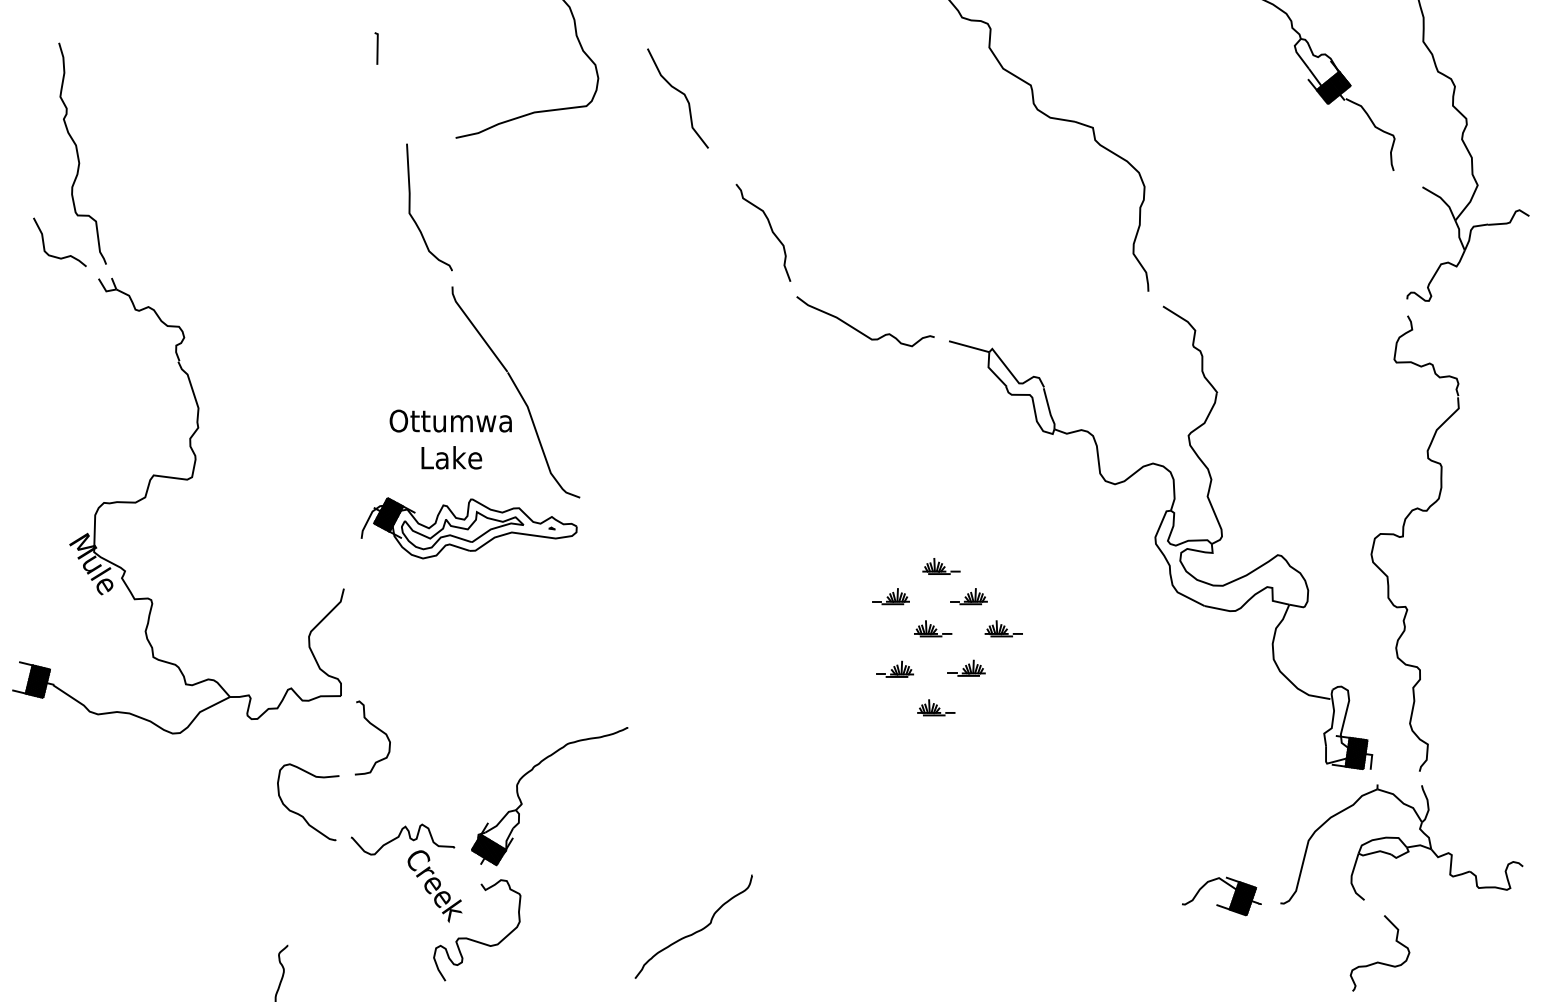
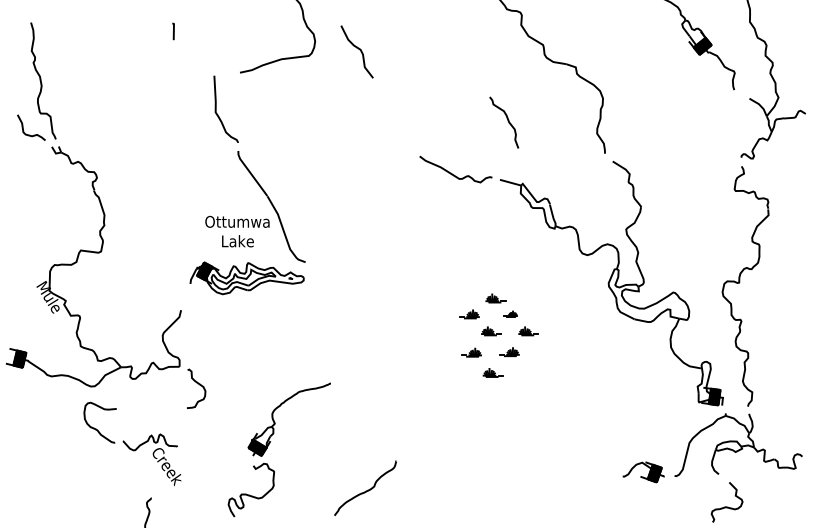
line: (376, 48) -> (173, 31), moved
curve: (769, 230) -> (507, 121), moved
part: (968, 596) -> (510, 314), size x0.7
part: (369, 841) -> (132, 443), moved

